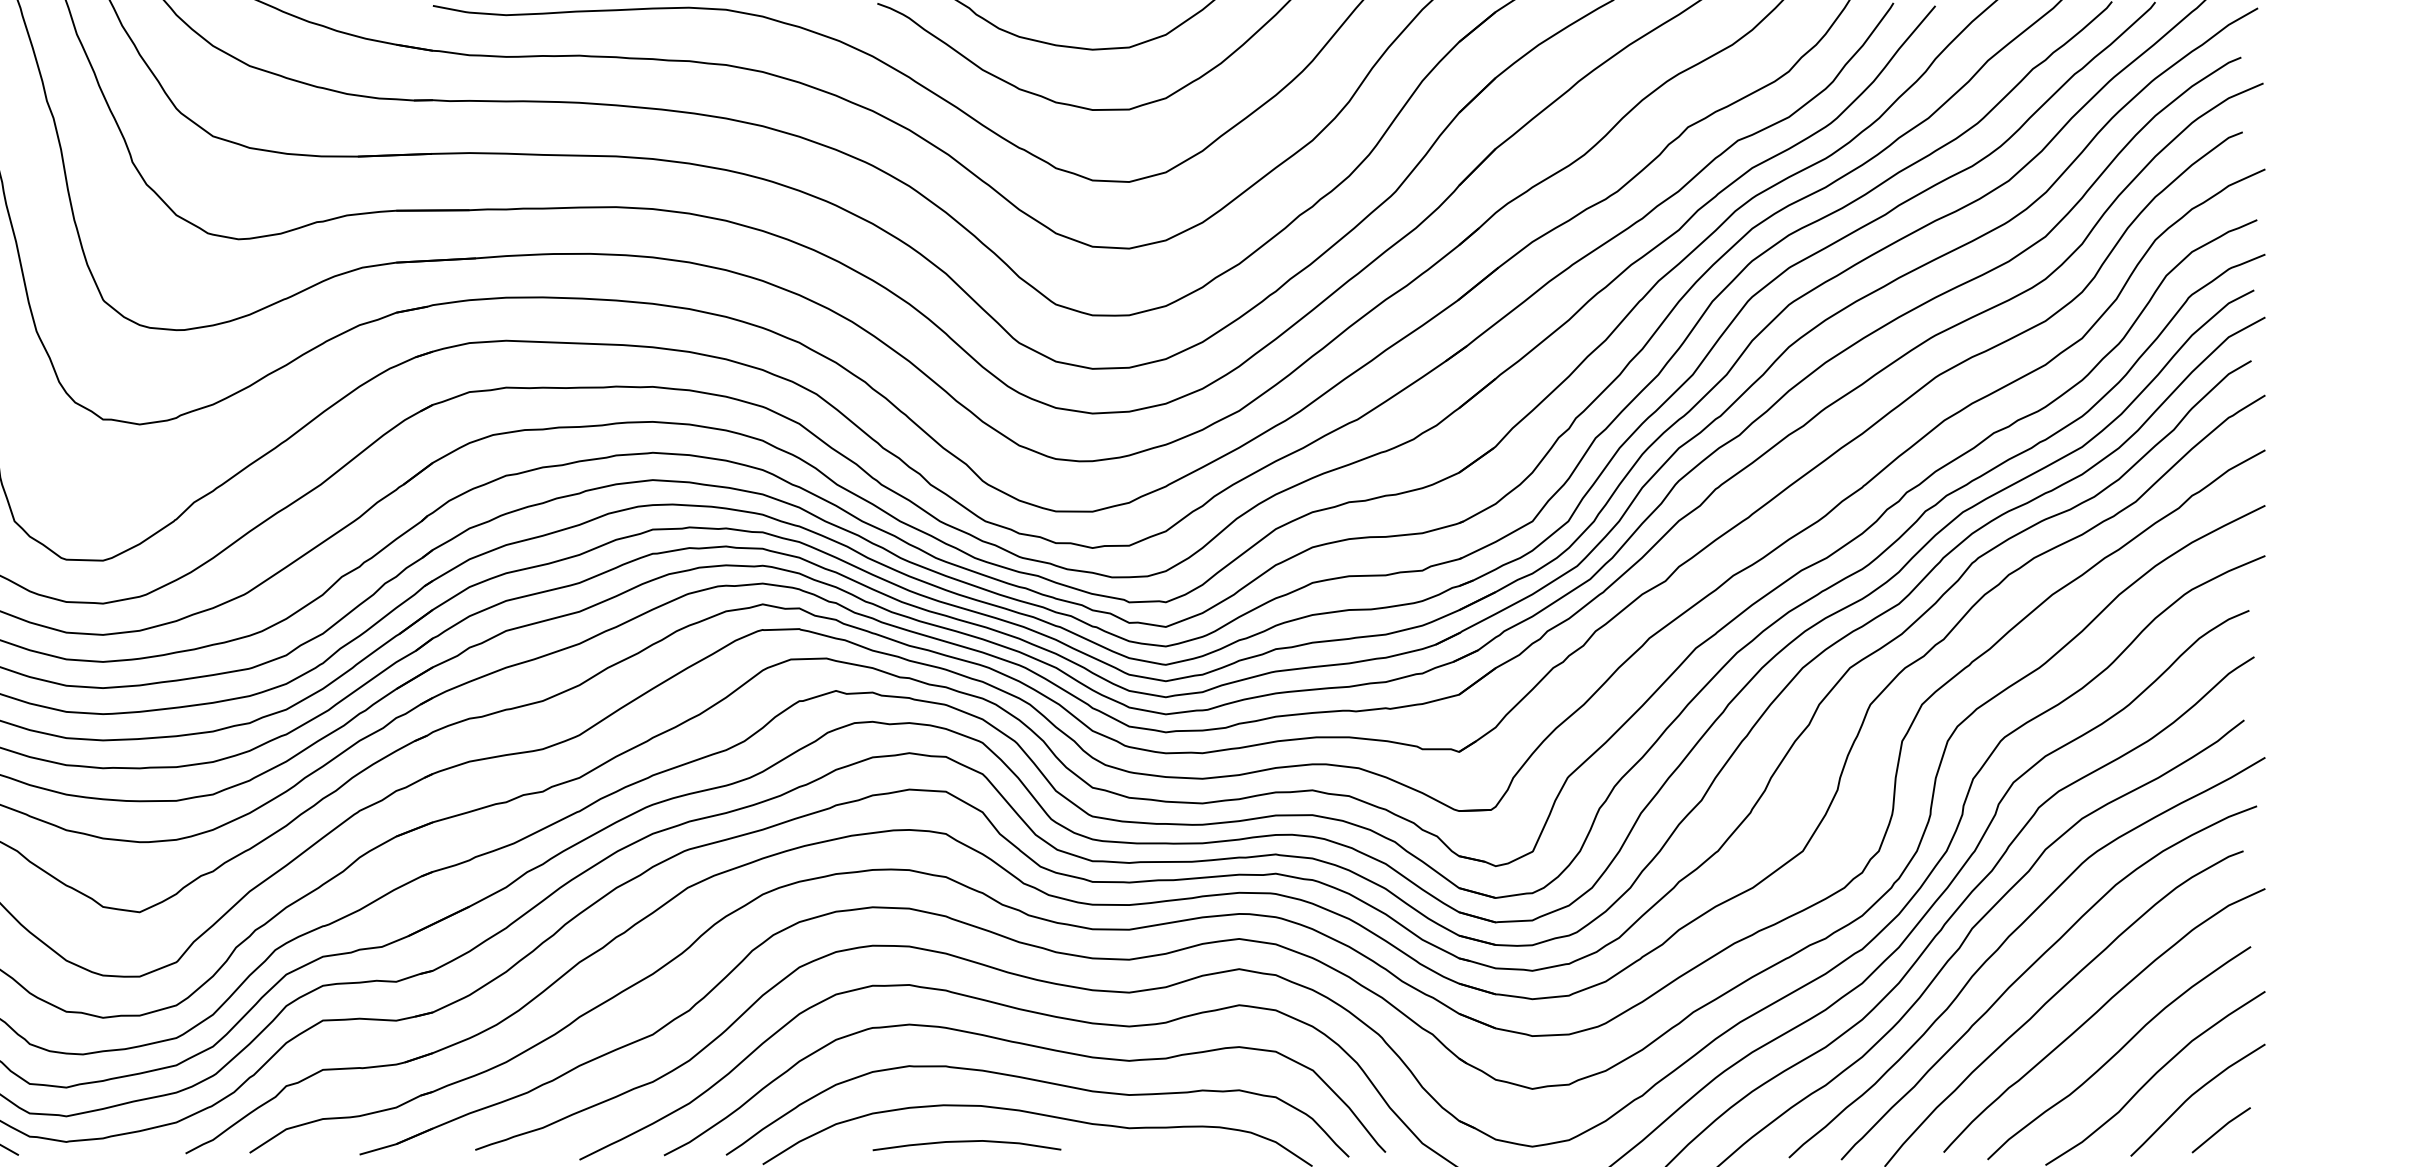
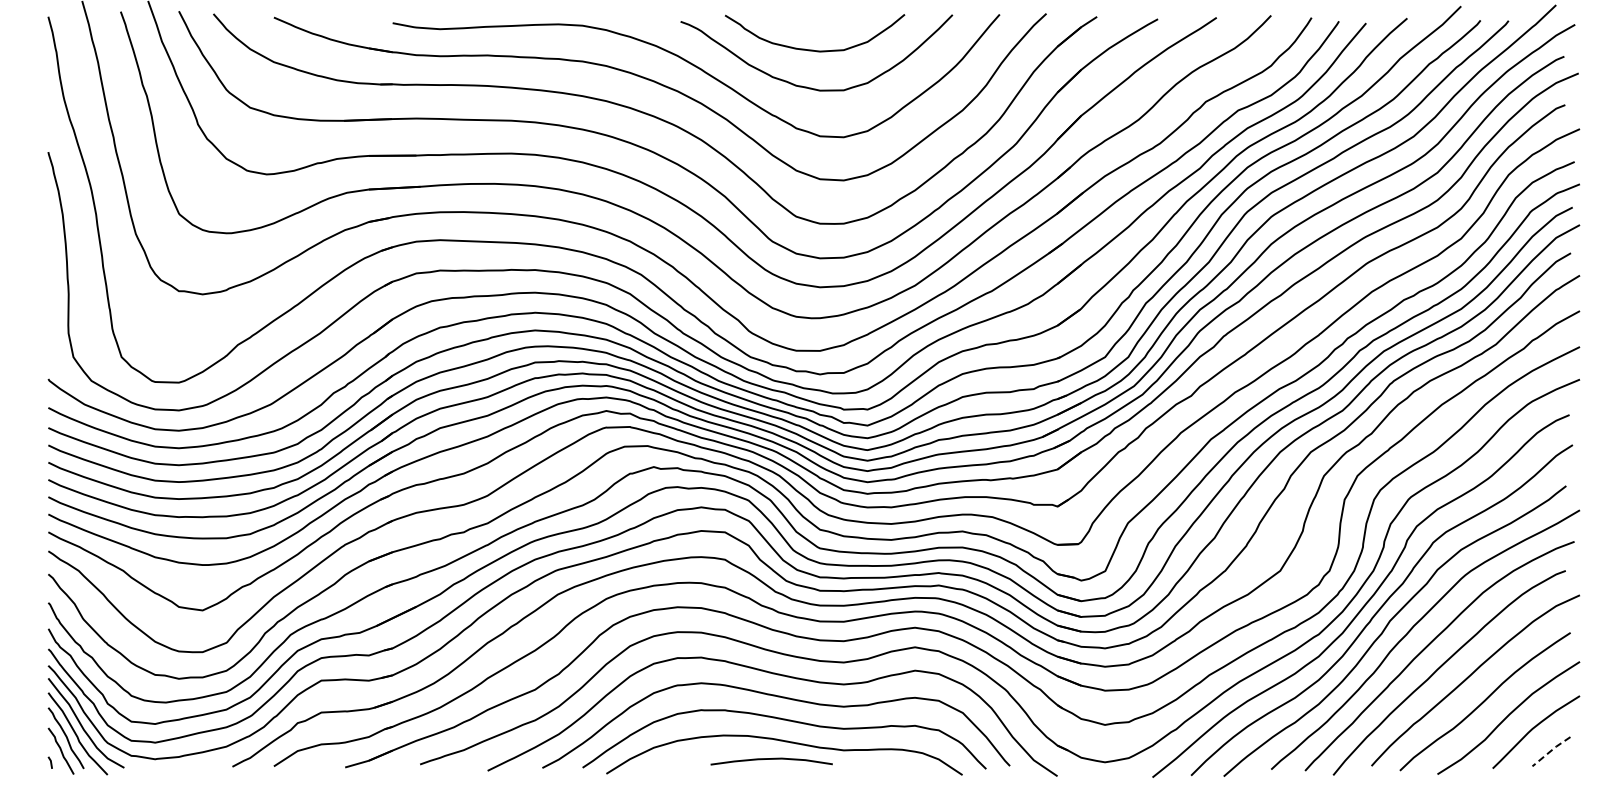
line: (2221, 1128) -> (1551, 750), solid -> dashed
curve: (966, 1142) -> (771, 759), moved

